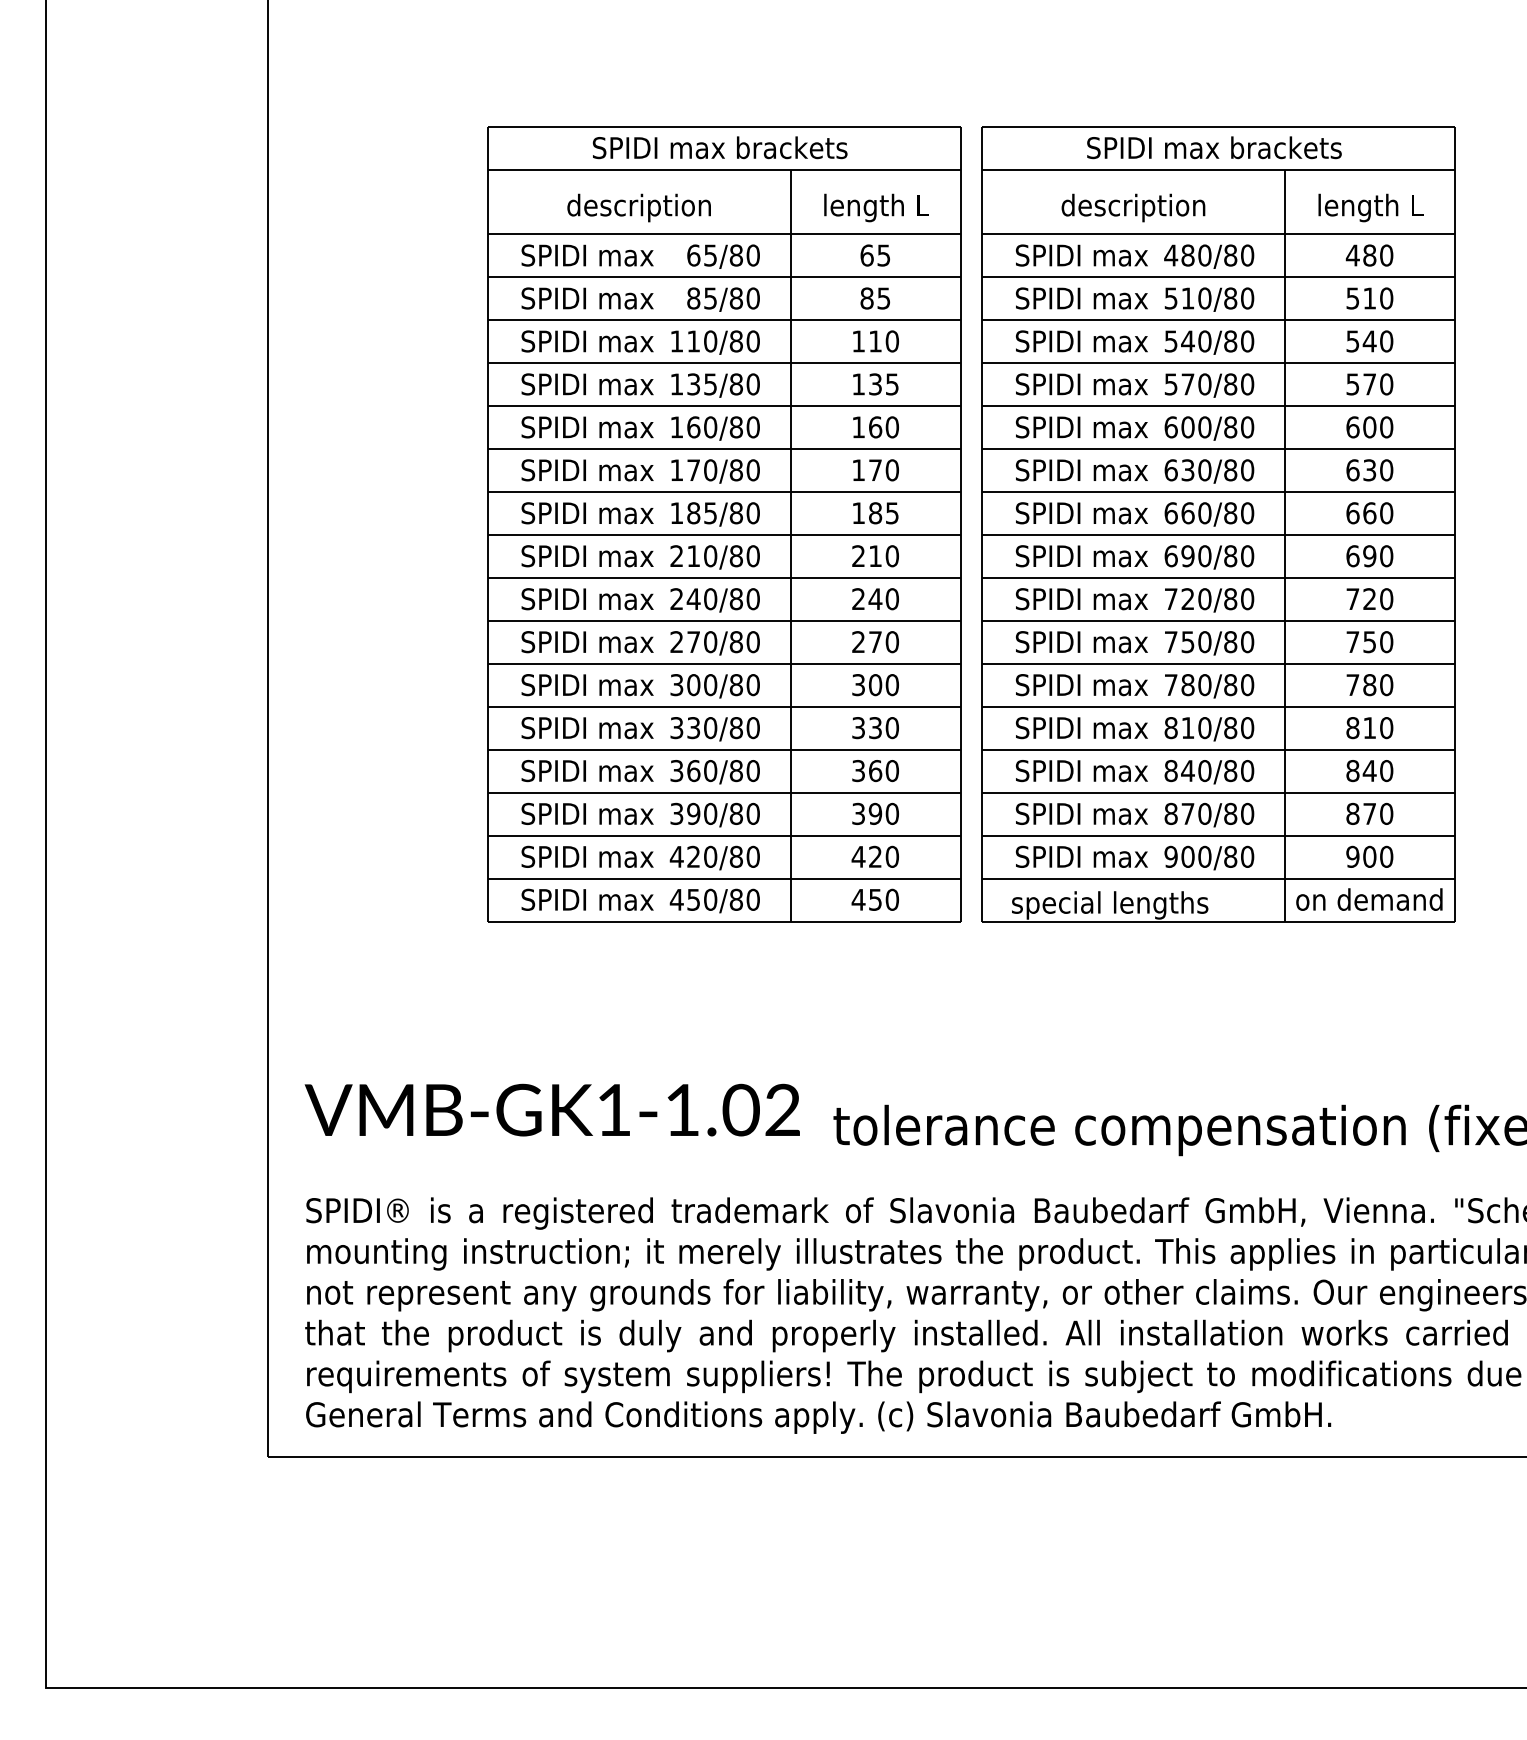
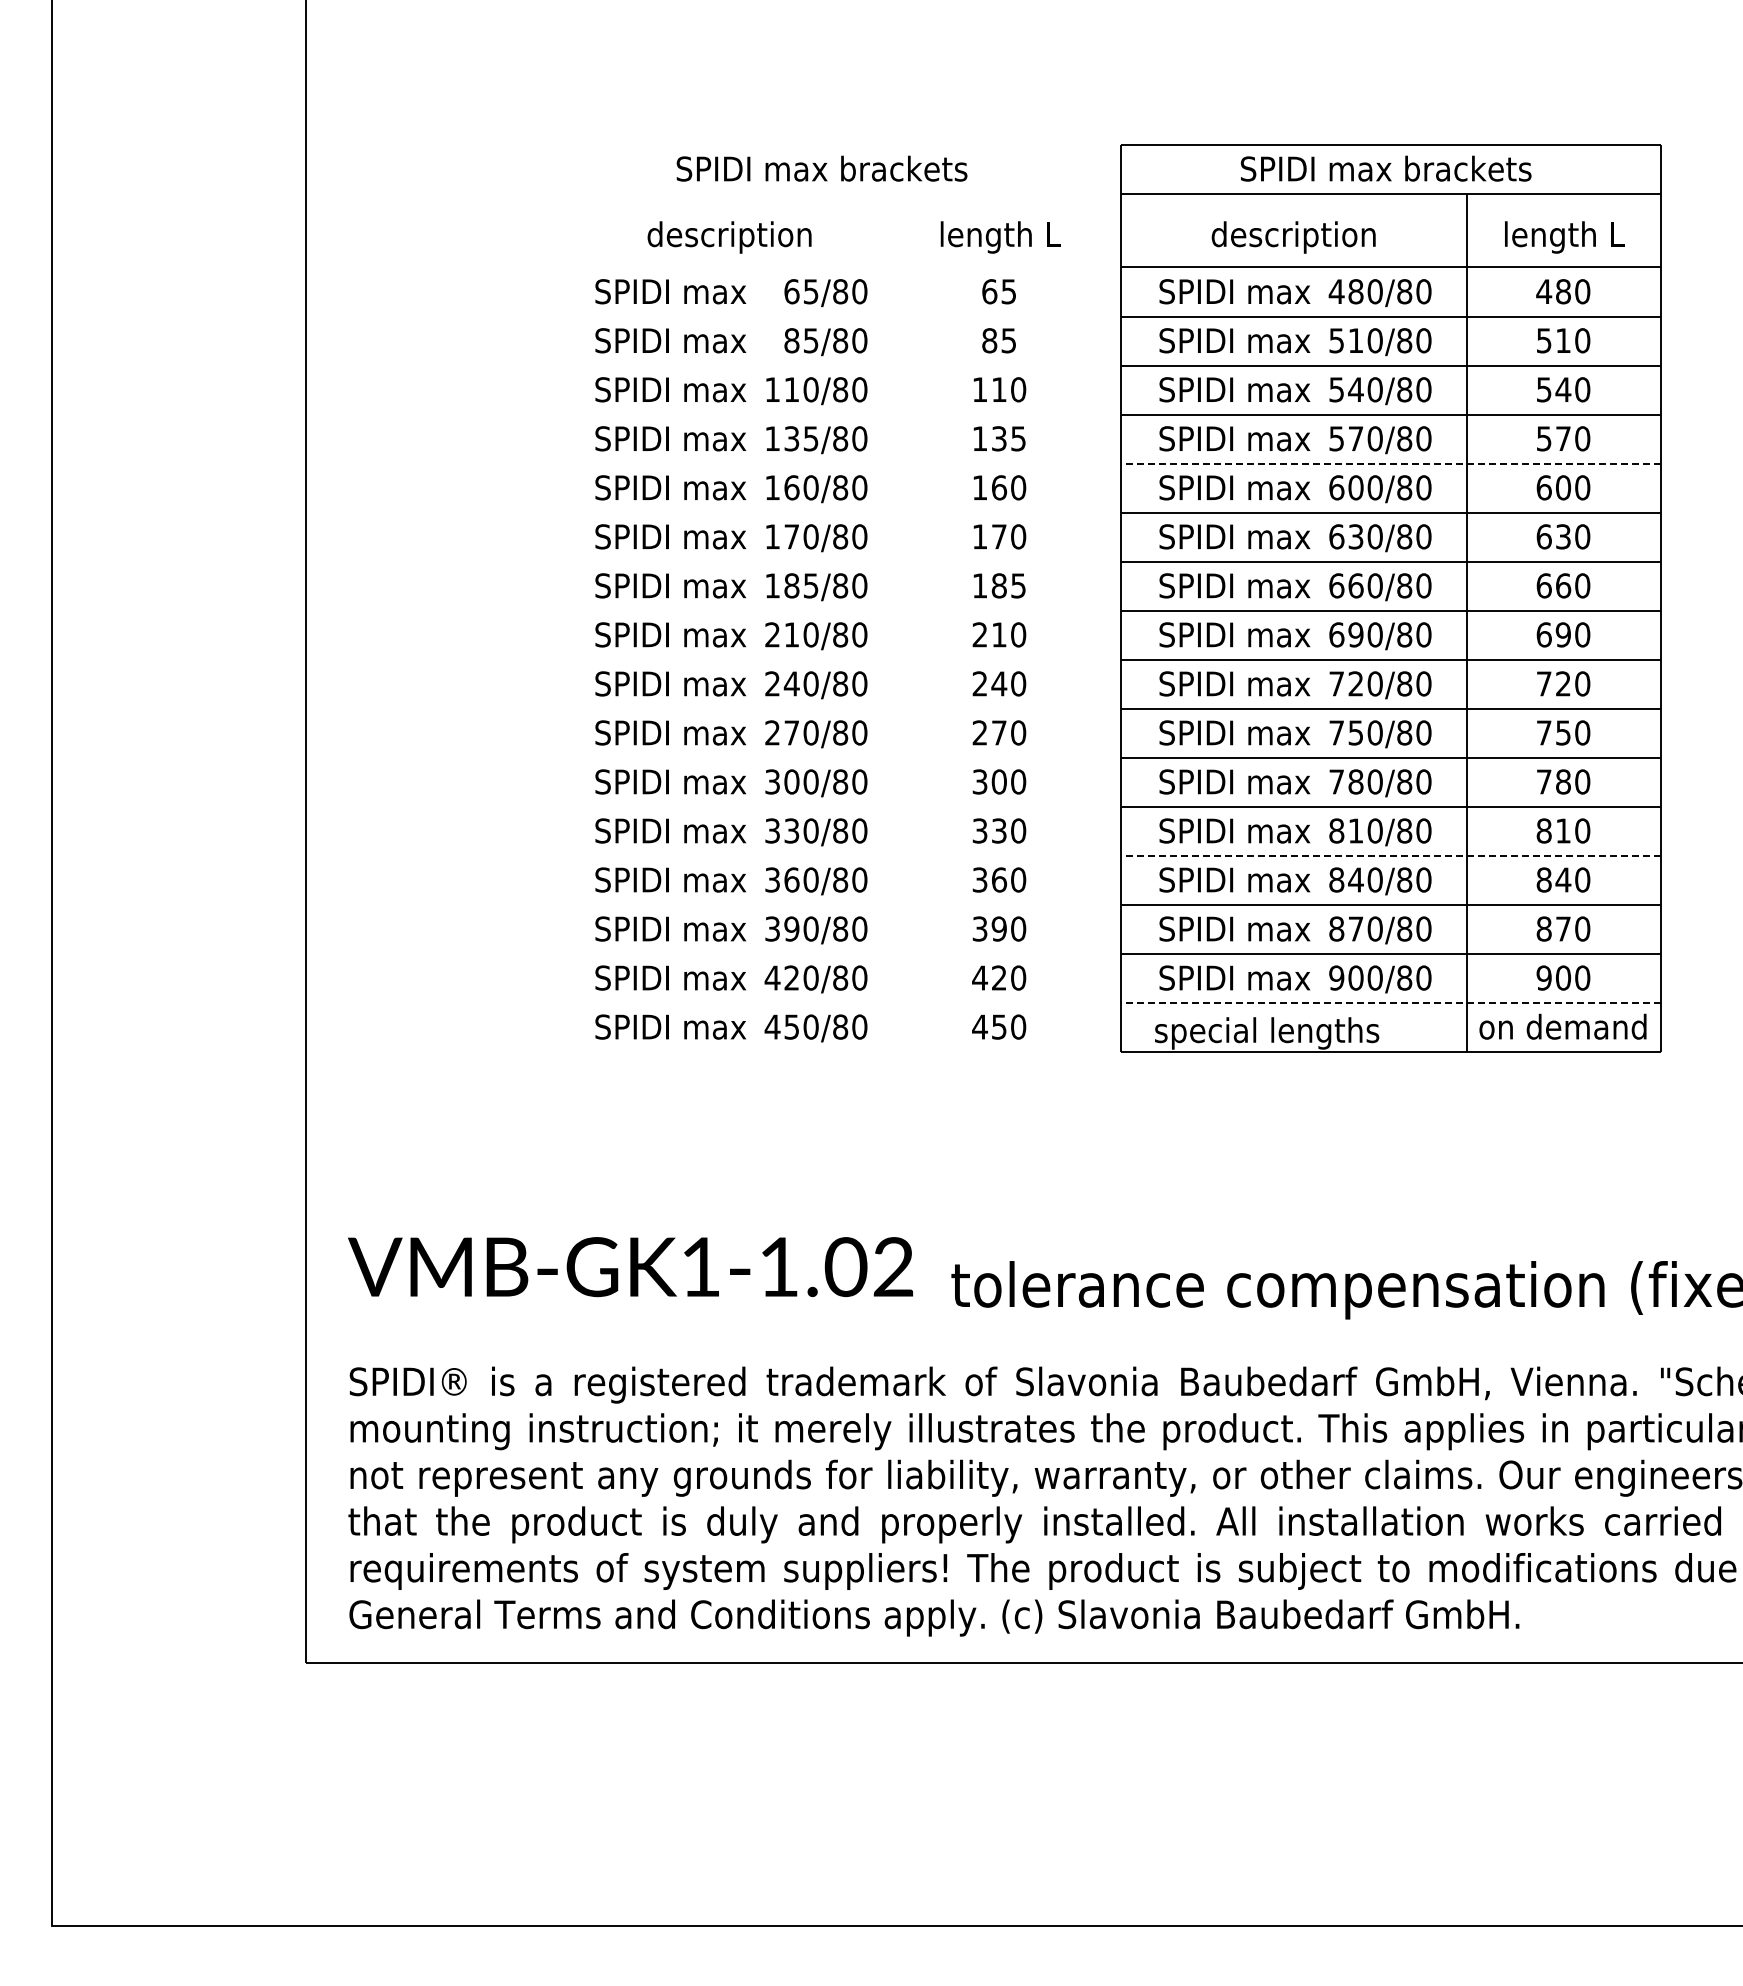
line: (1218, 406) -> (1390, 463), solid -> dashed
part: (724, 524) -> (826, 598), removed
line: (1218, 749) -> (1390, 855), solid -> dashed
line: (1218, 878) -> (1390, 1002), solid -> dashed

